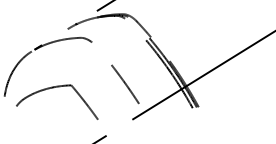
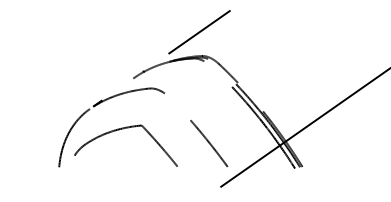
part: (56, 87) -> (123, 129), moved

